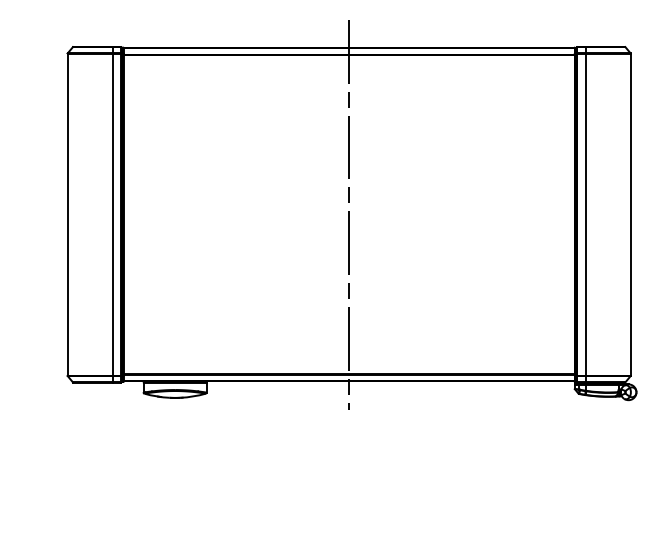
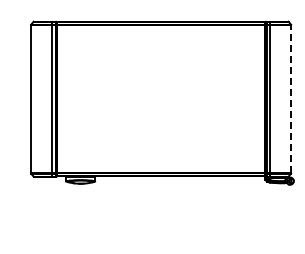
line: (631, 213) -> (291, 98), solid -> dashed
line: (349, 215) -> (161, 99), removed

